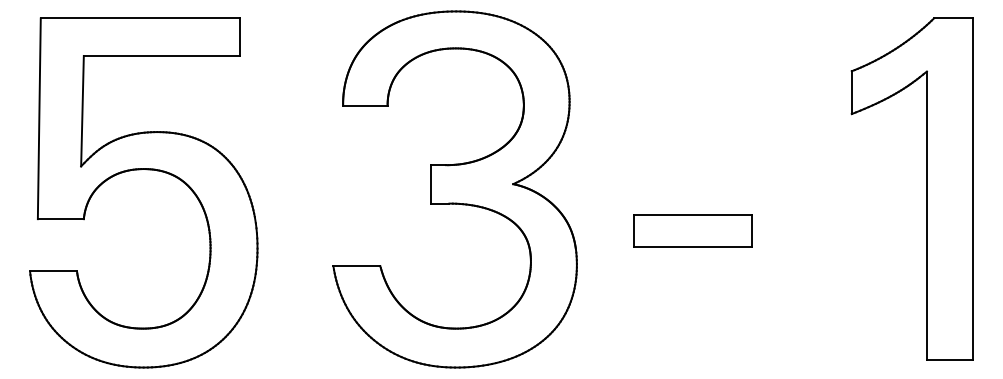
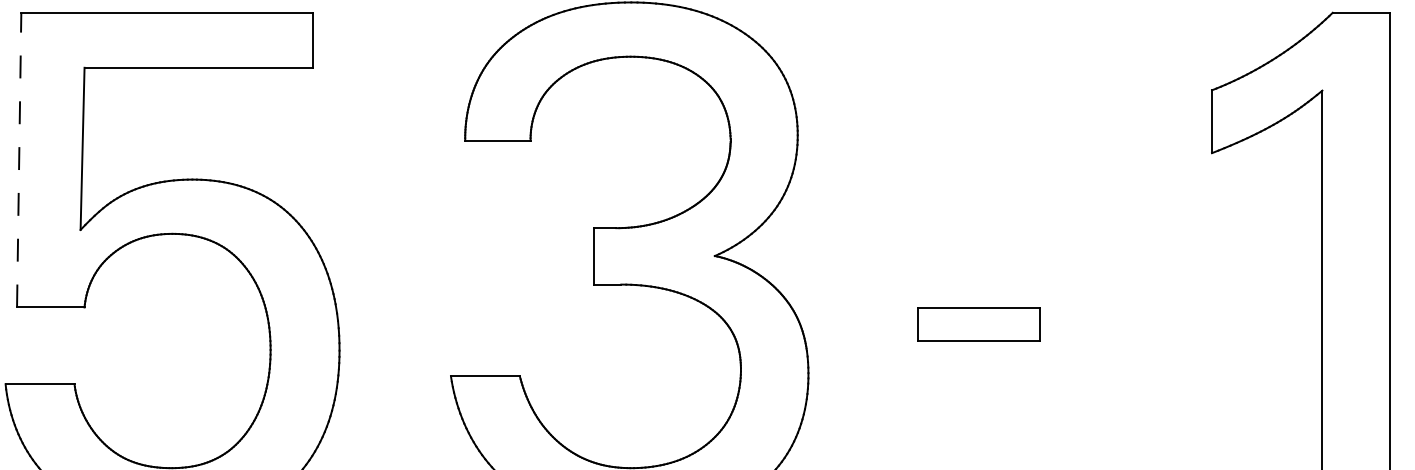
line: (39, 118) -> (19, 159), solid -> dashed
part: (692, 230) -> (978, 324), size x0.7

